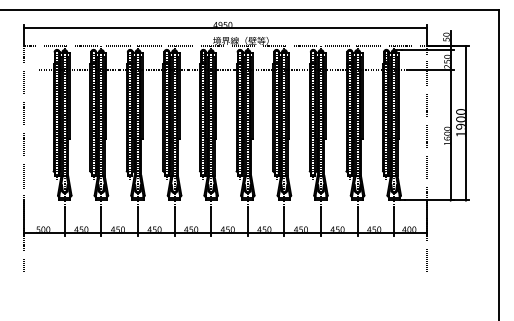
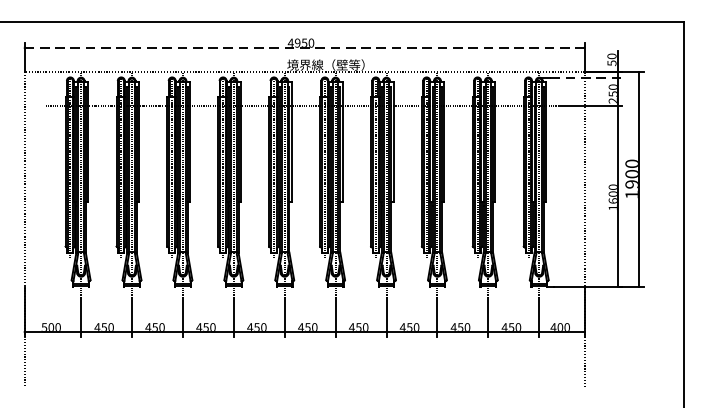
line: (225, 28) -> (304, 47), solid -> dashed
line: (428, 50) -> (586, 78), solid -> dashed

